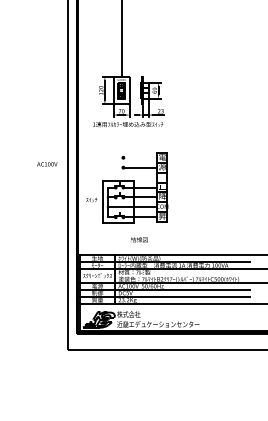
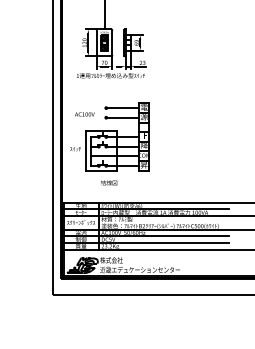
line: (140, 157) -> (122, 107), added
text: (47, 164) -> (85, 114), moved
text: (139, 239) -> (109, 182), moved

